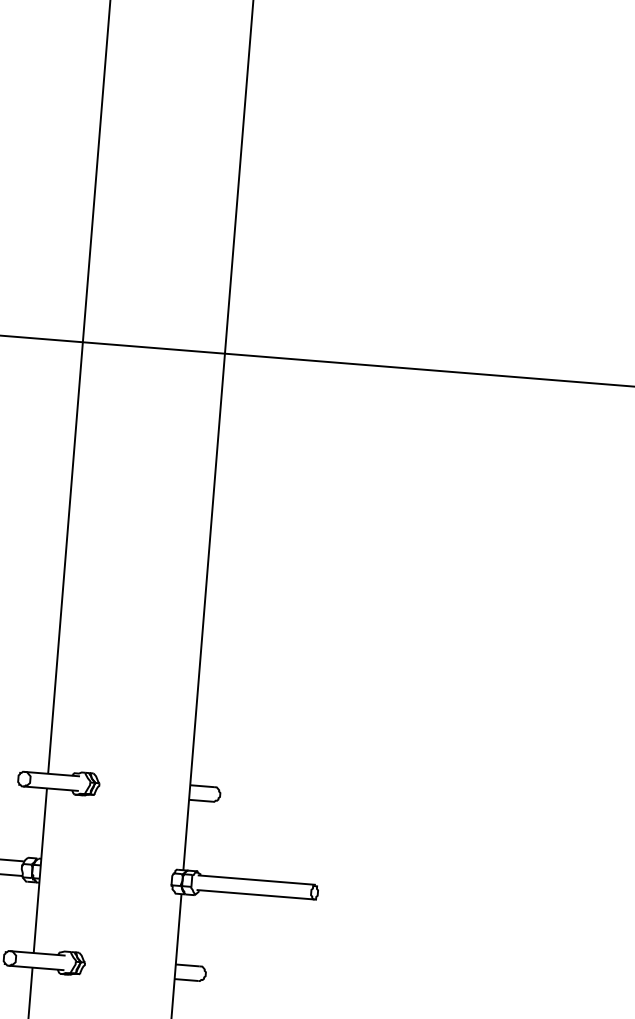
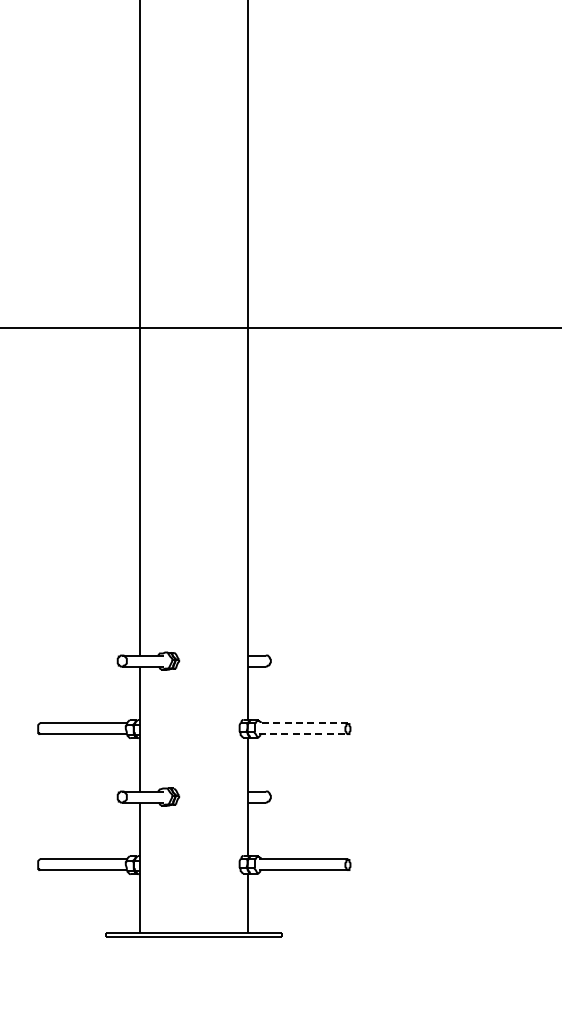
line: (256, 880) -> (303, 723), solid -> dashed
line: (255, 895) -> (303, 734), solid -> dashed

